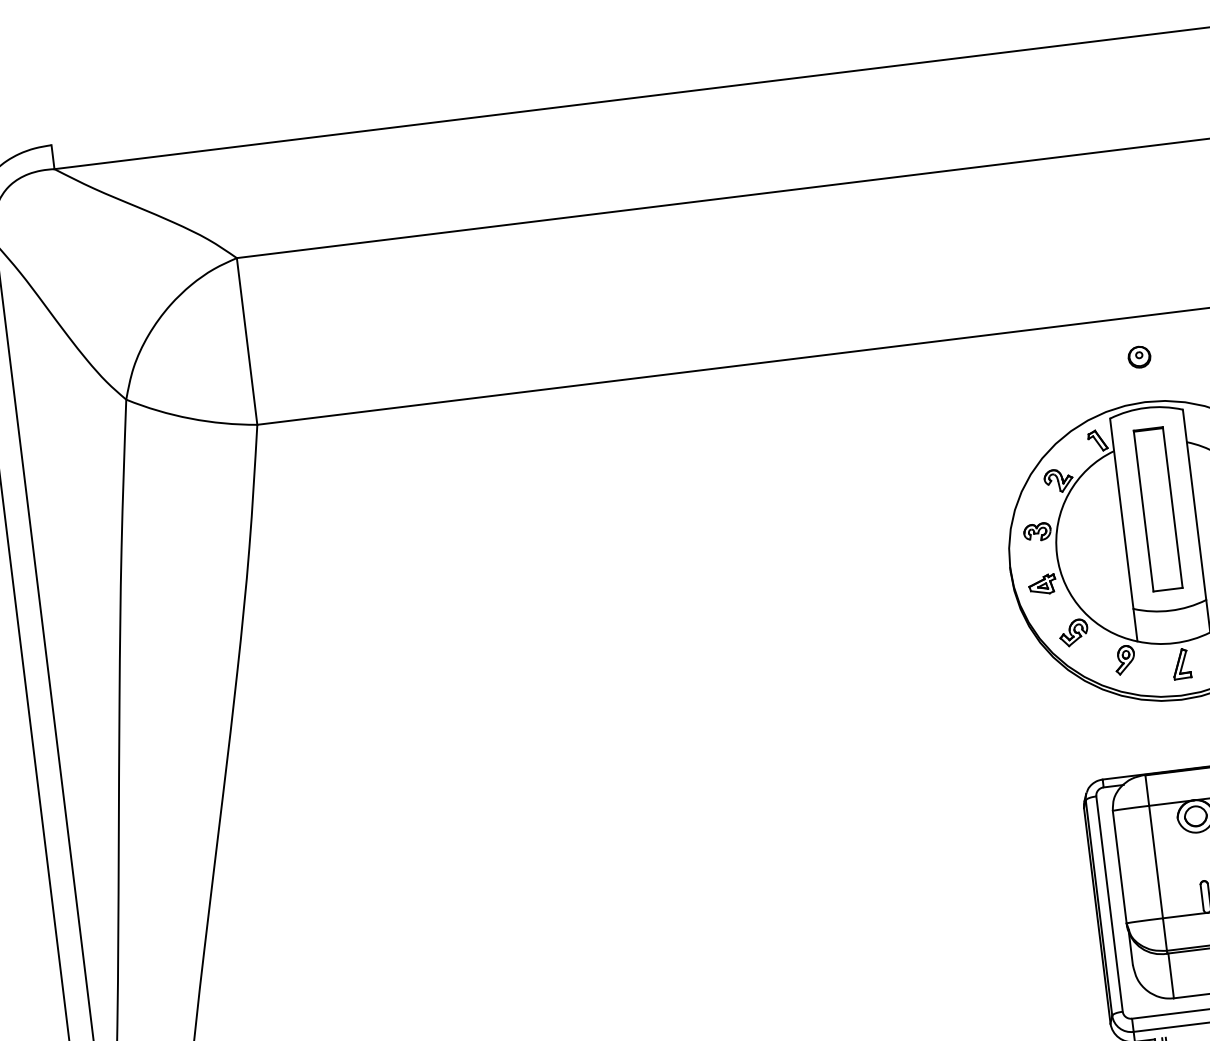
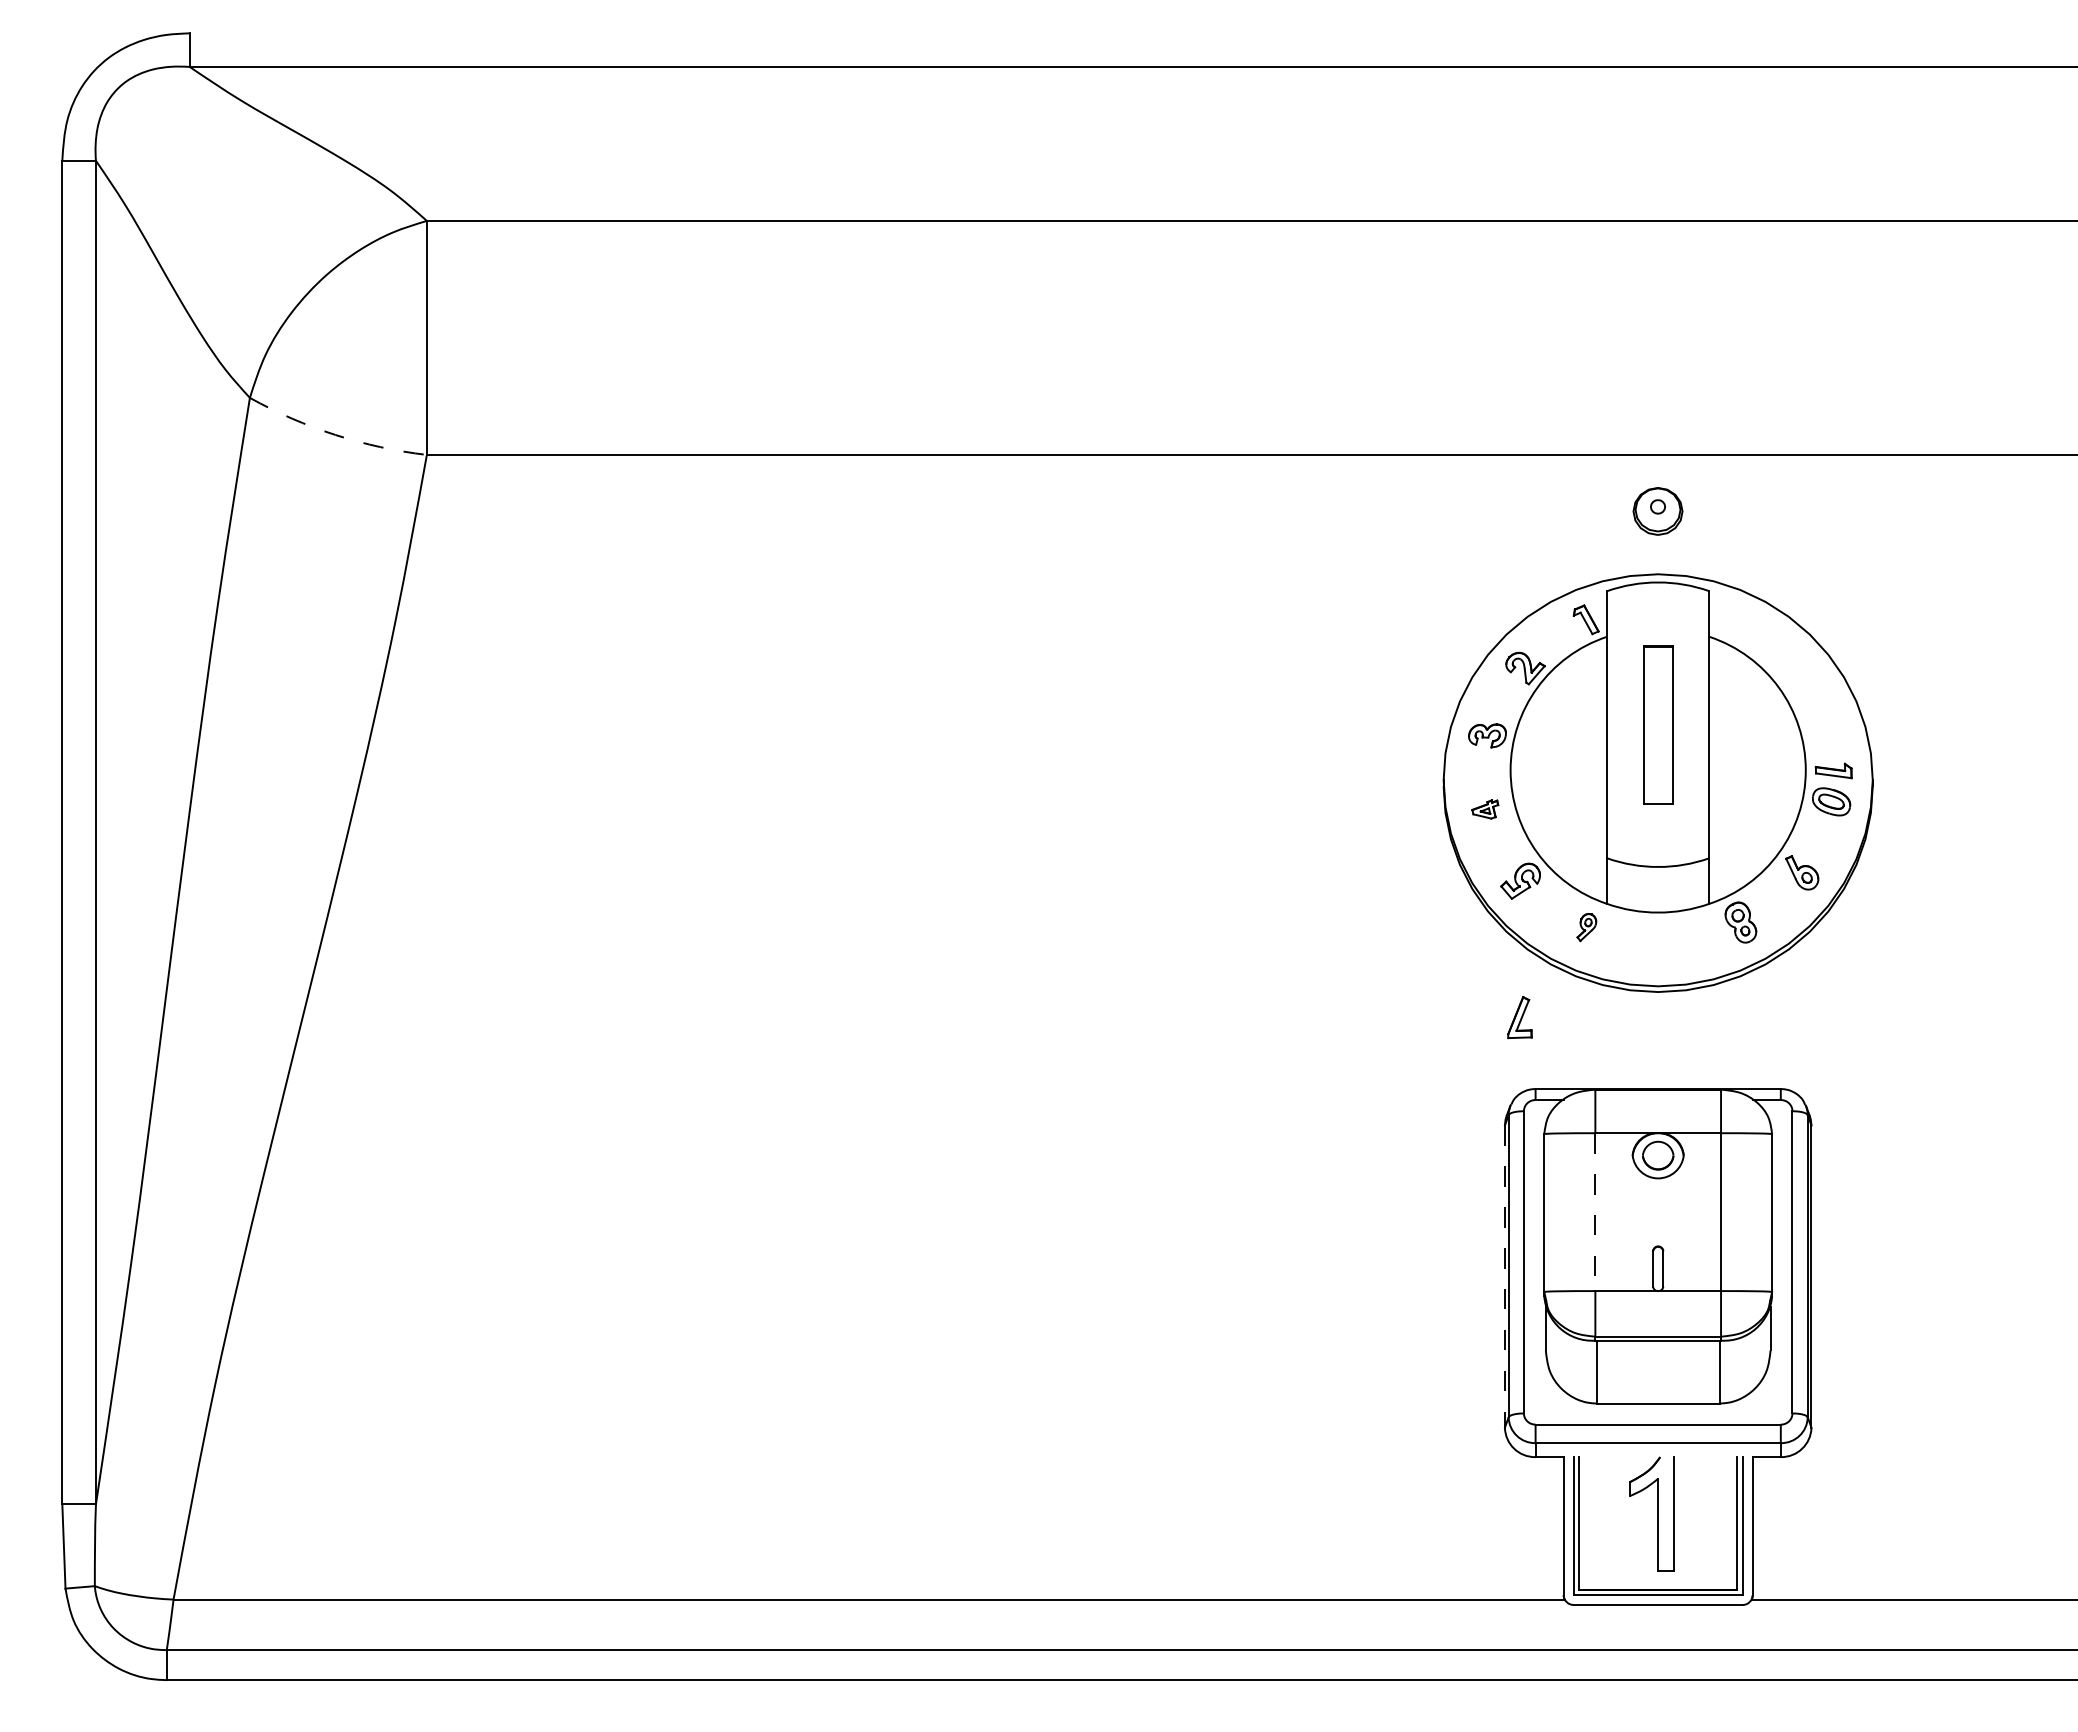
part: (1139, 356) -> (1658, 510), size x1.6
arc: (190, 418) -> (335, 435), solid -> dashed
part: (1158, 509) -> (1658, 724), size x0.7
part: (1041, 584) -> (1484, 809), size x0.7
part: (1124, 660) -> (1586, 927), size x0.7
part: (1181, 664) -> (1519, 1017), moved
line: (1156, 862) -> (1595, 1212), solid -> dashed
line: (1097, 916) -> (1504, 1277), solid -> dashed

